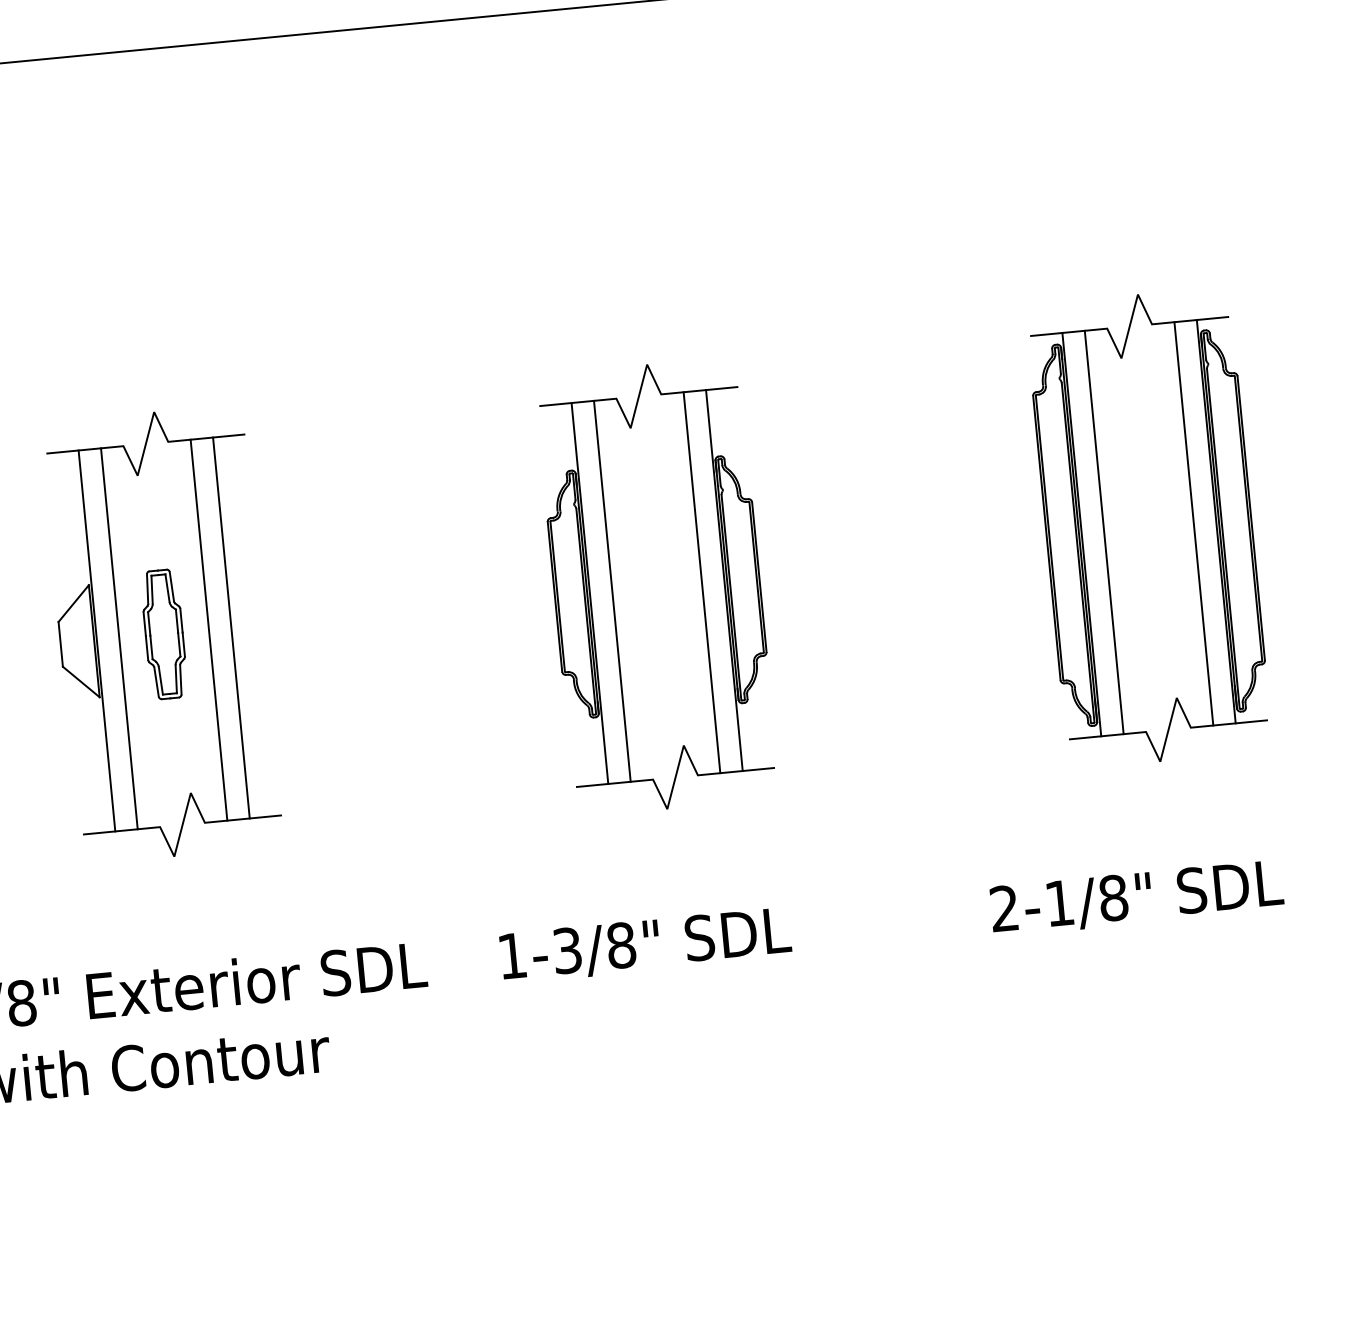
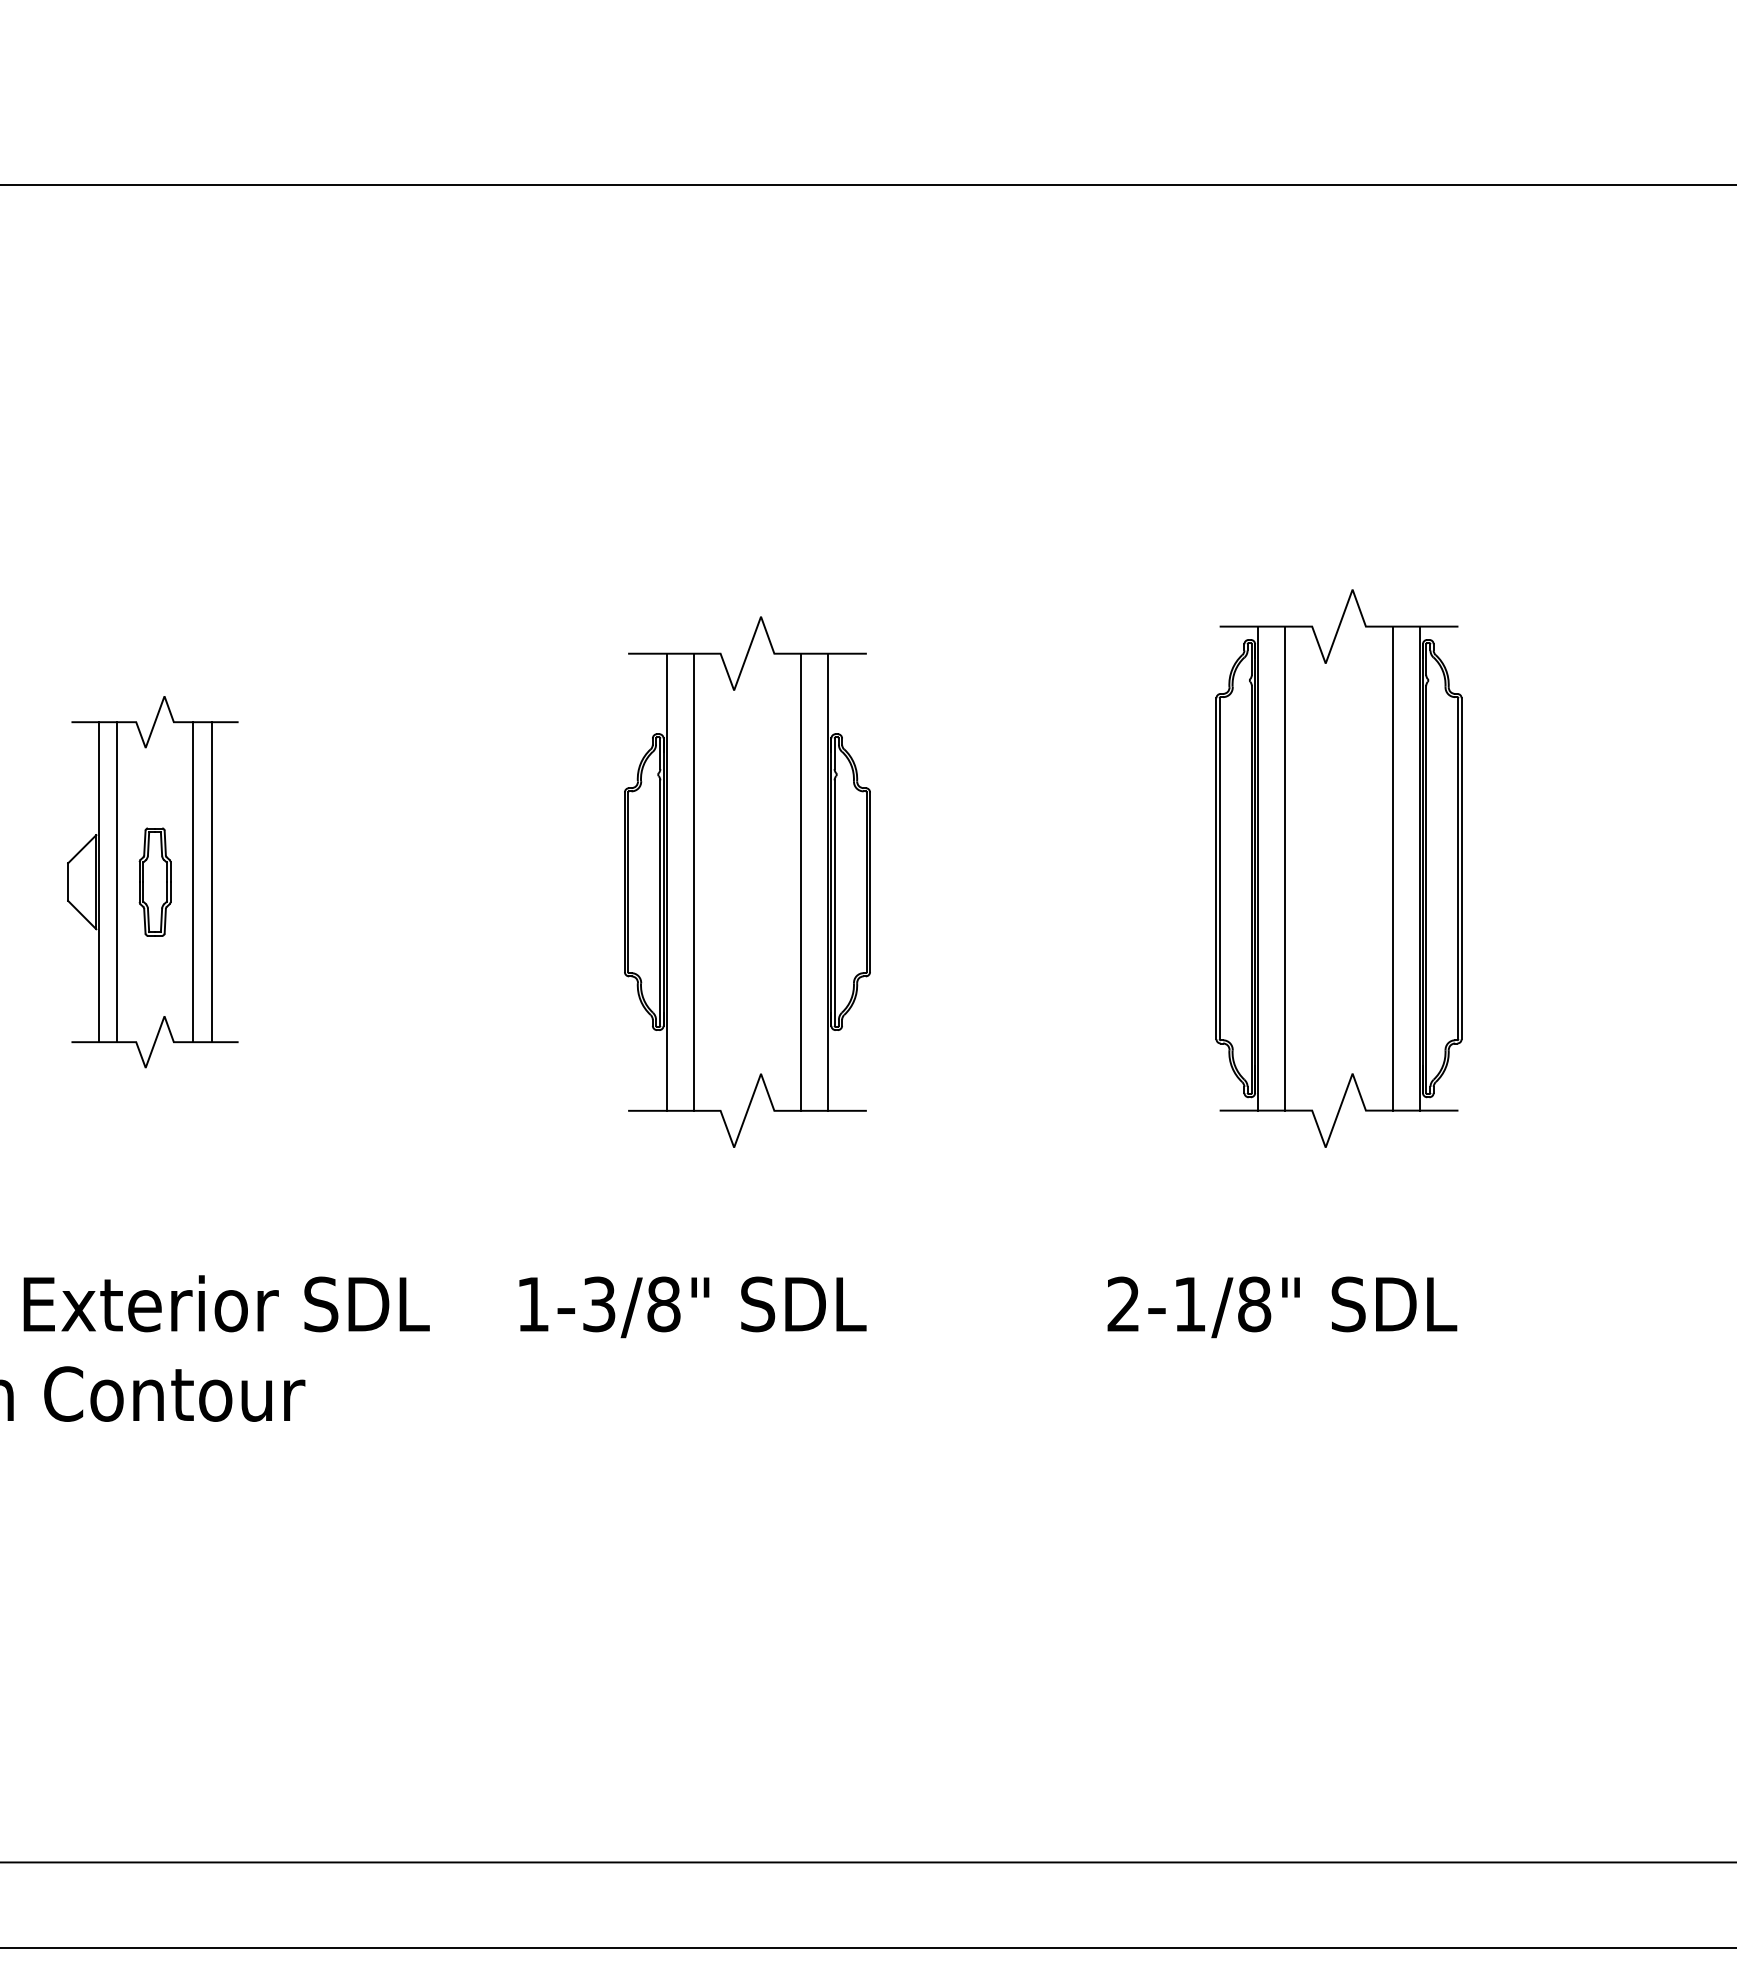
part: (161, 634) -> (152, 881), size x0.7

